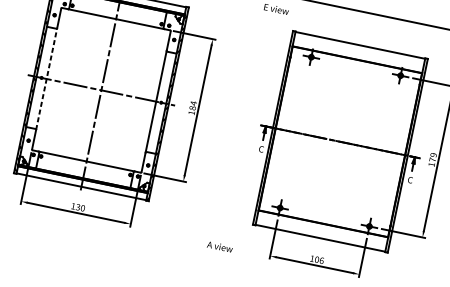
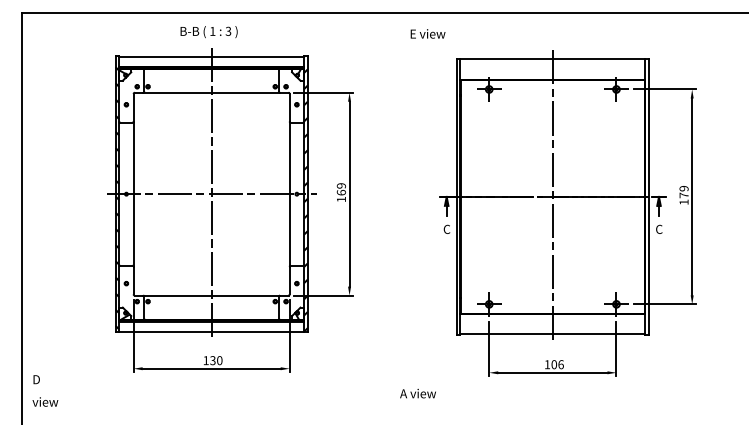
line: (46, 79) -> (133, 194), dashed -> solid
text: (193, 105) -> (341, 189), 184 -> 169
line: (340, 141) -> (552, 196), added
text: (219, 246) -> (417, 393), moved

